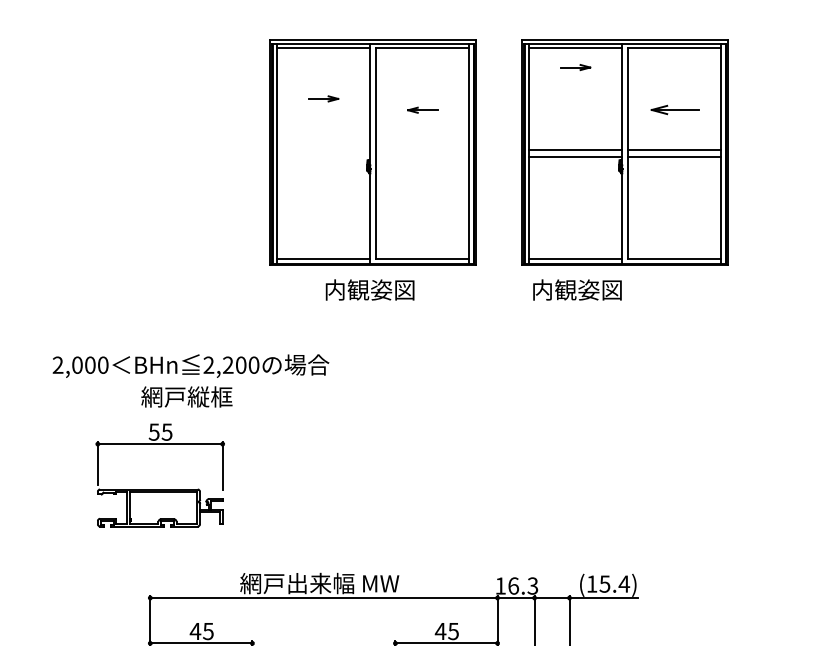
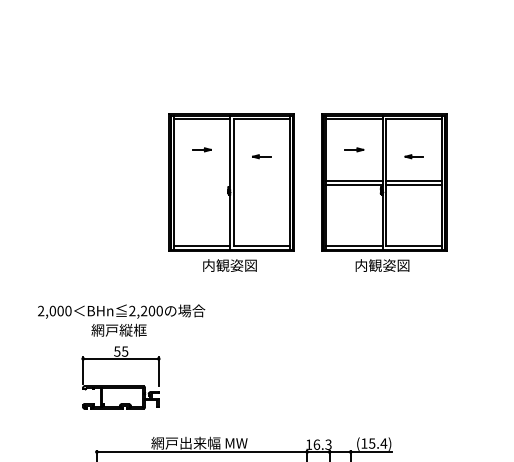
part: (575, 66) -> (354, 149), moved
part: (673, 109) -> (413, 156), size x0.62
text: (577, 289) -> (382, 265), moved
part: (159, 488) -> (120, 385), moved

